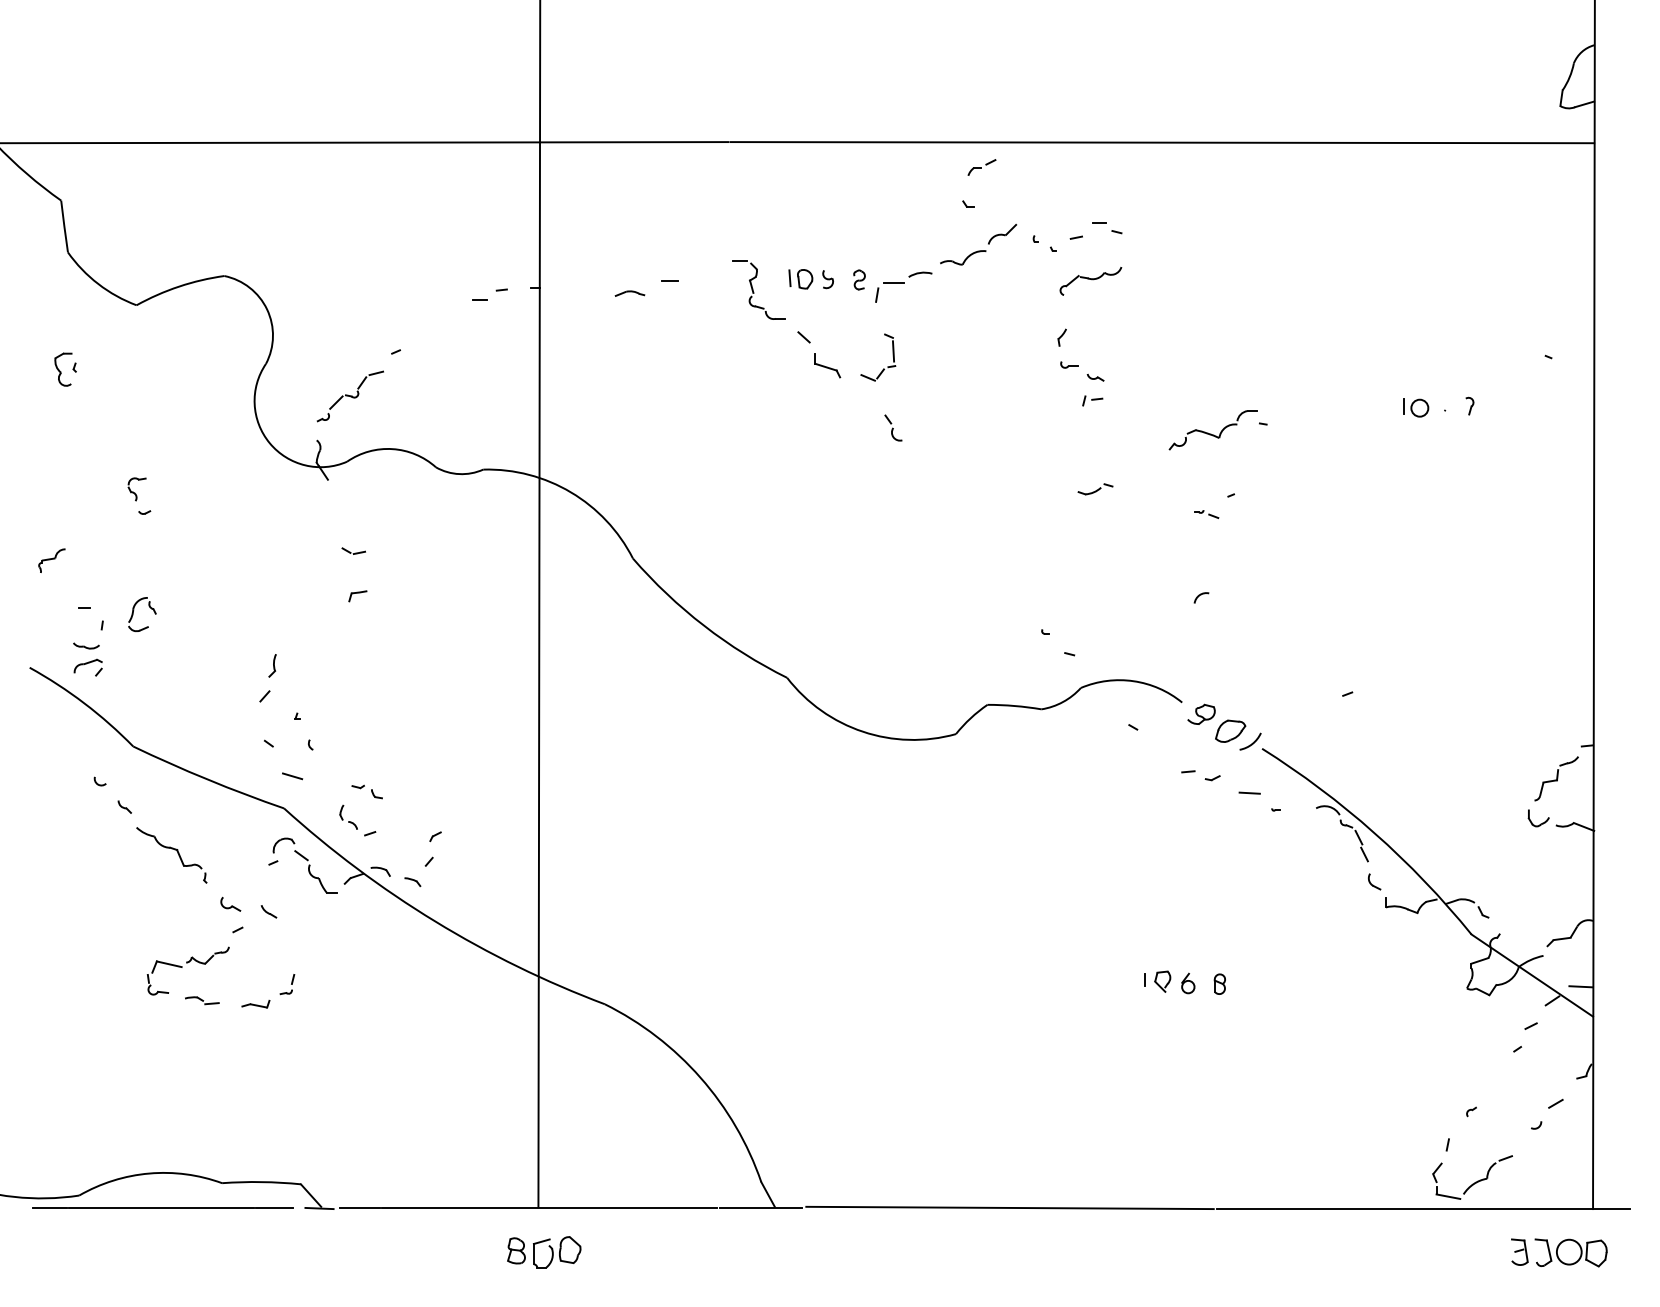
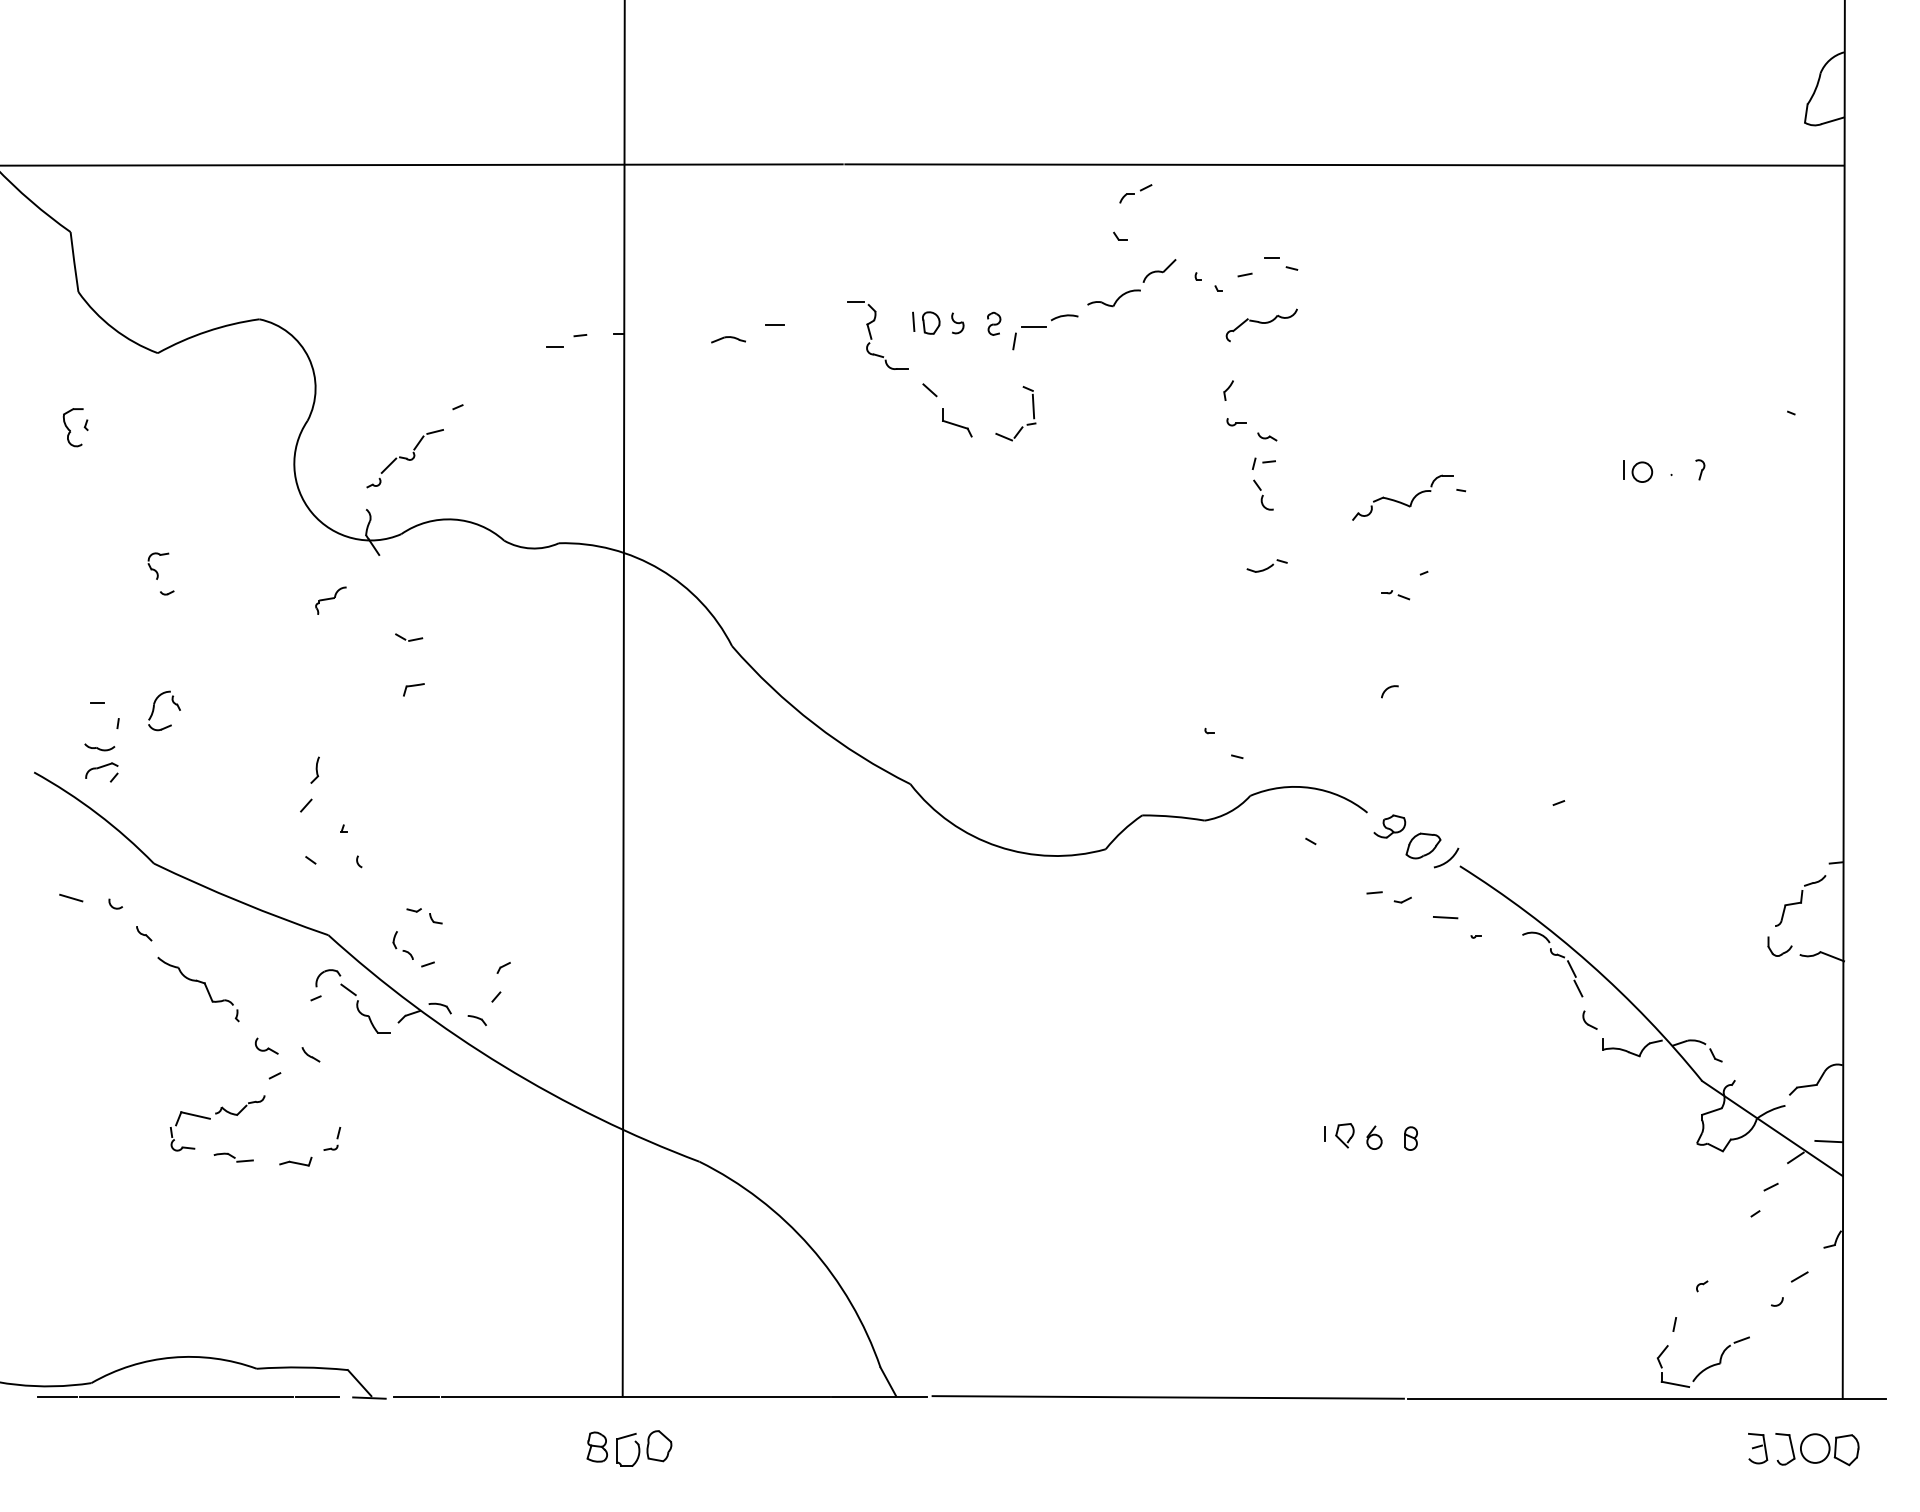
part: (893, 427) -> (1263, 494), moved
part: (51, 560) -> (330, 600), moved
line: (292, 775) -> (71, 897), moved

